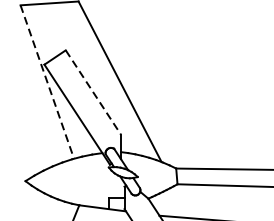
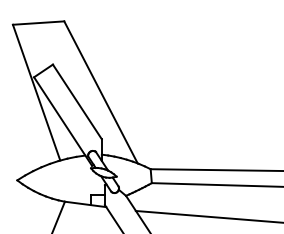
line: (47, 81) -> (36, 92), dashed -> solid
line: (93, 92) -> (77, 101), dashed -> solid

